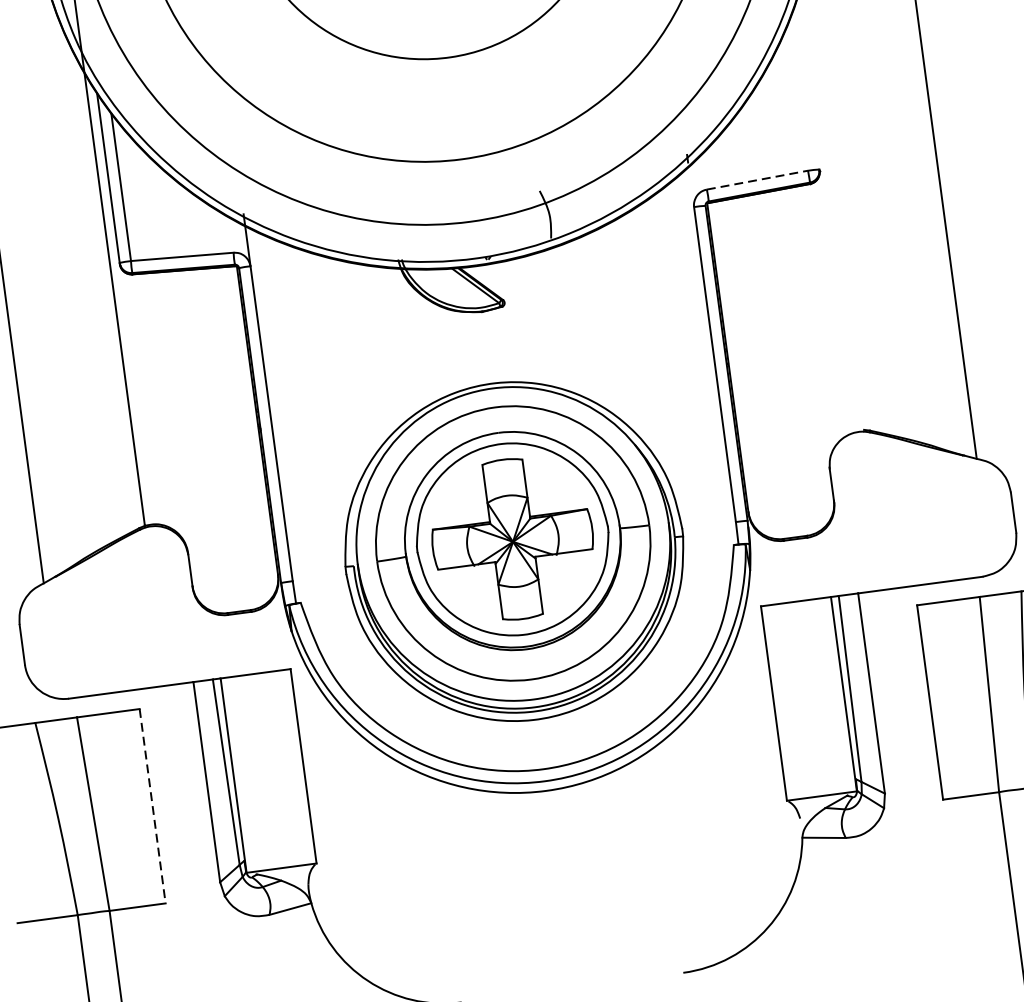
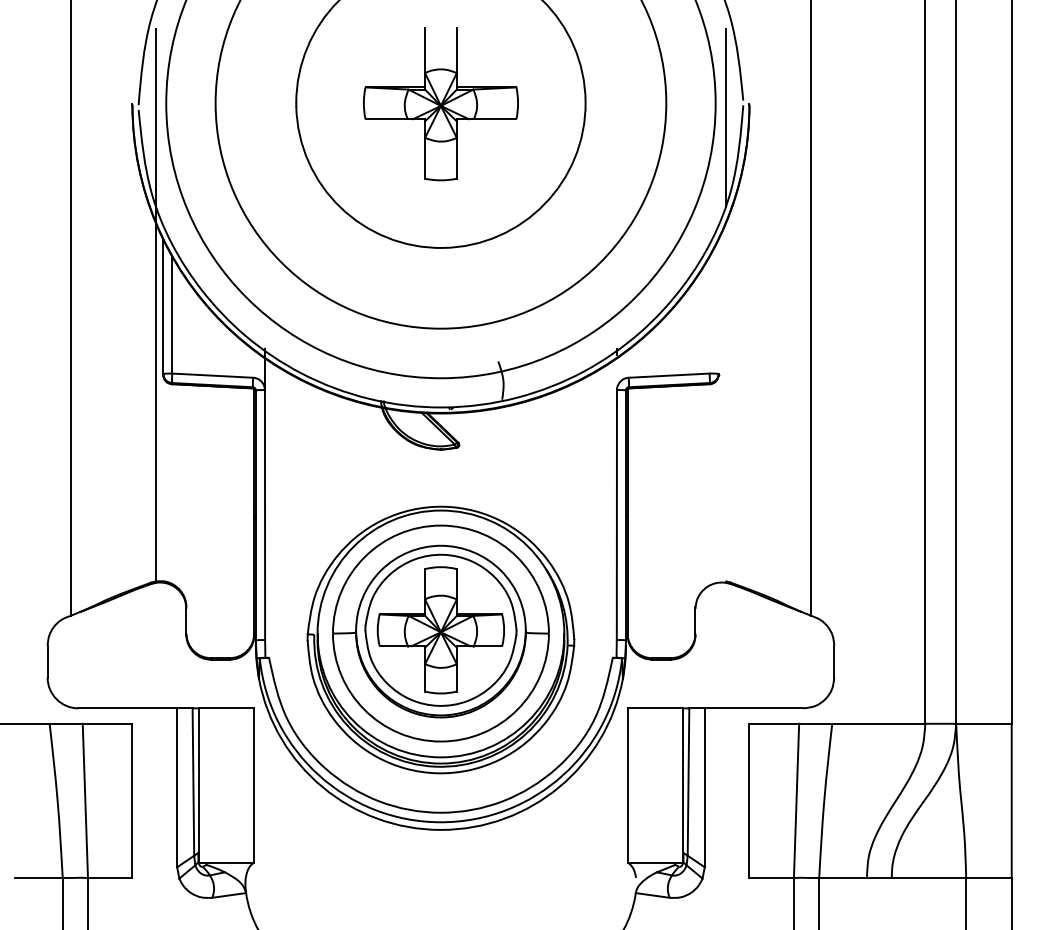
line: (757, 179) -> (669, 375), dashed -> solid
line: (152, 806) -> (132, 801), dashed -> solid

